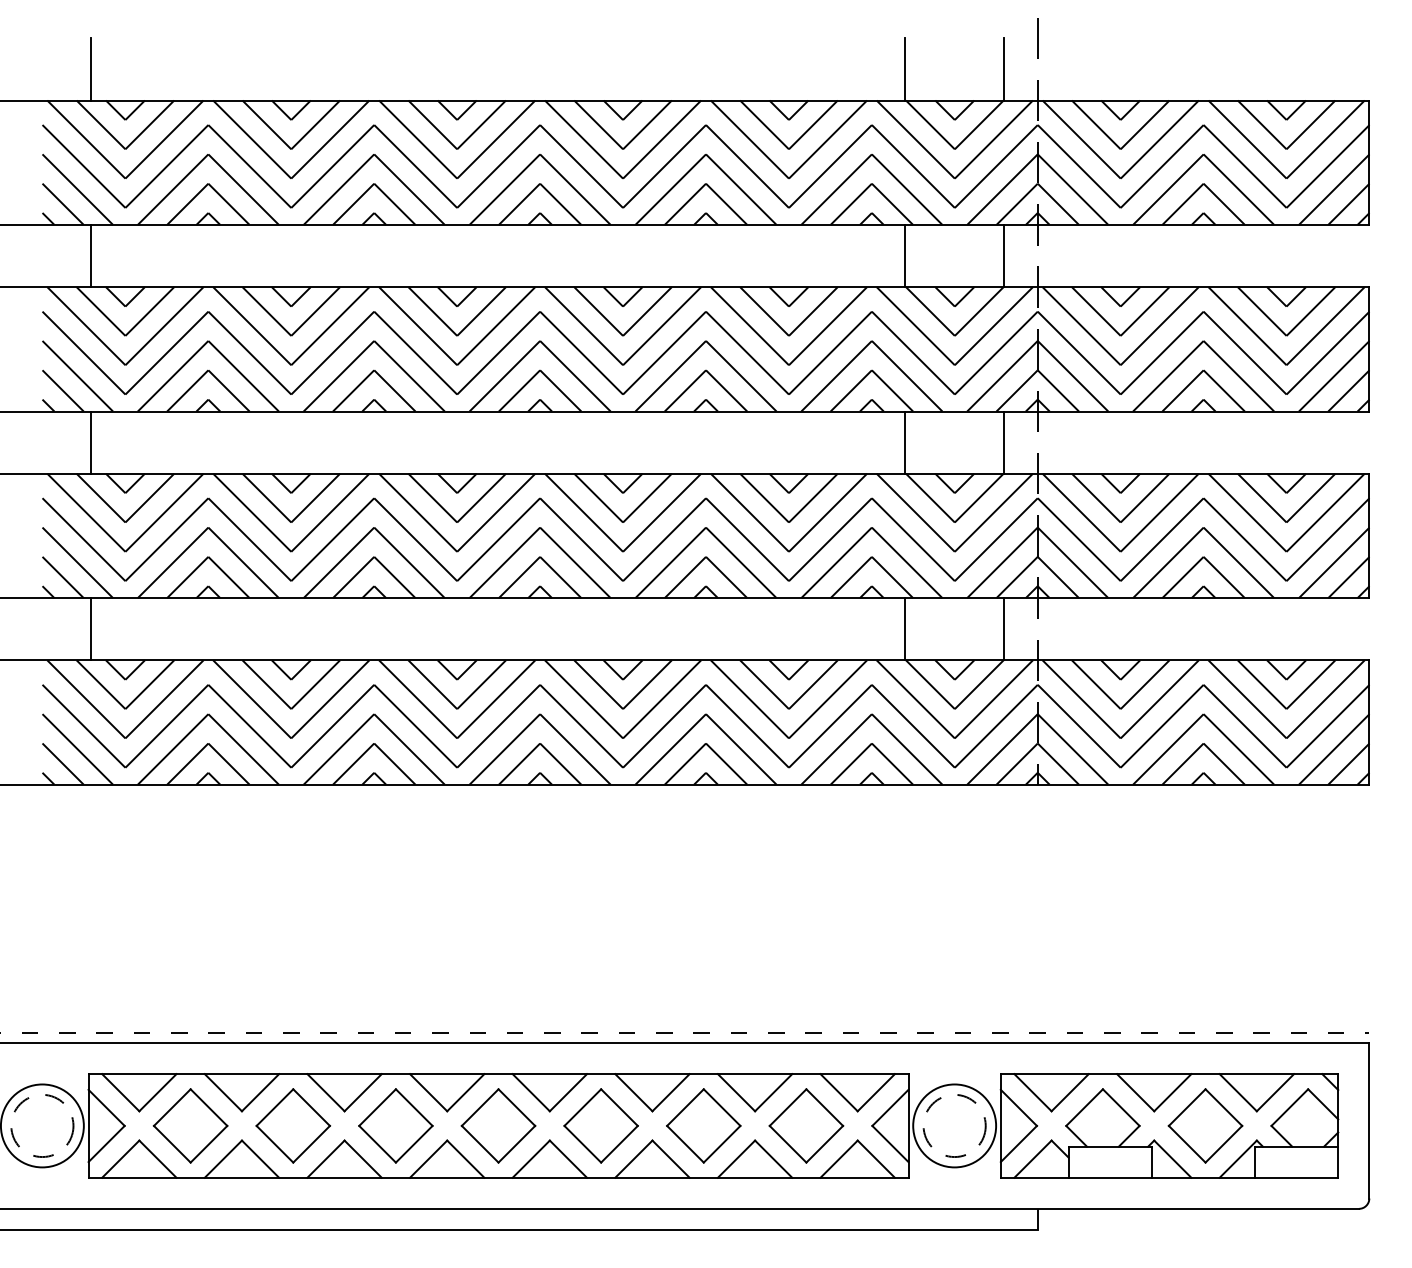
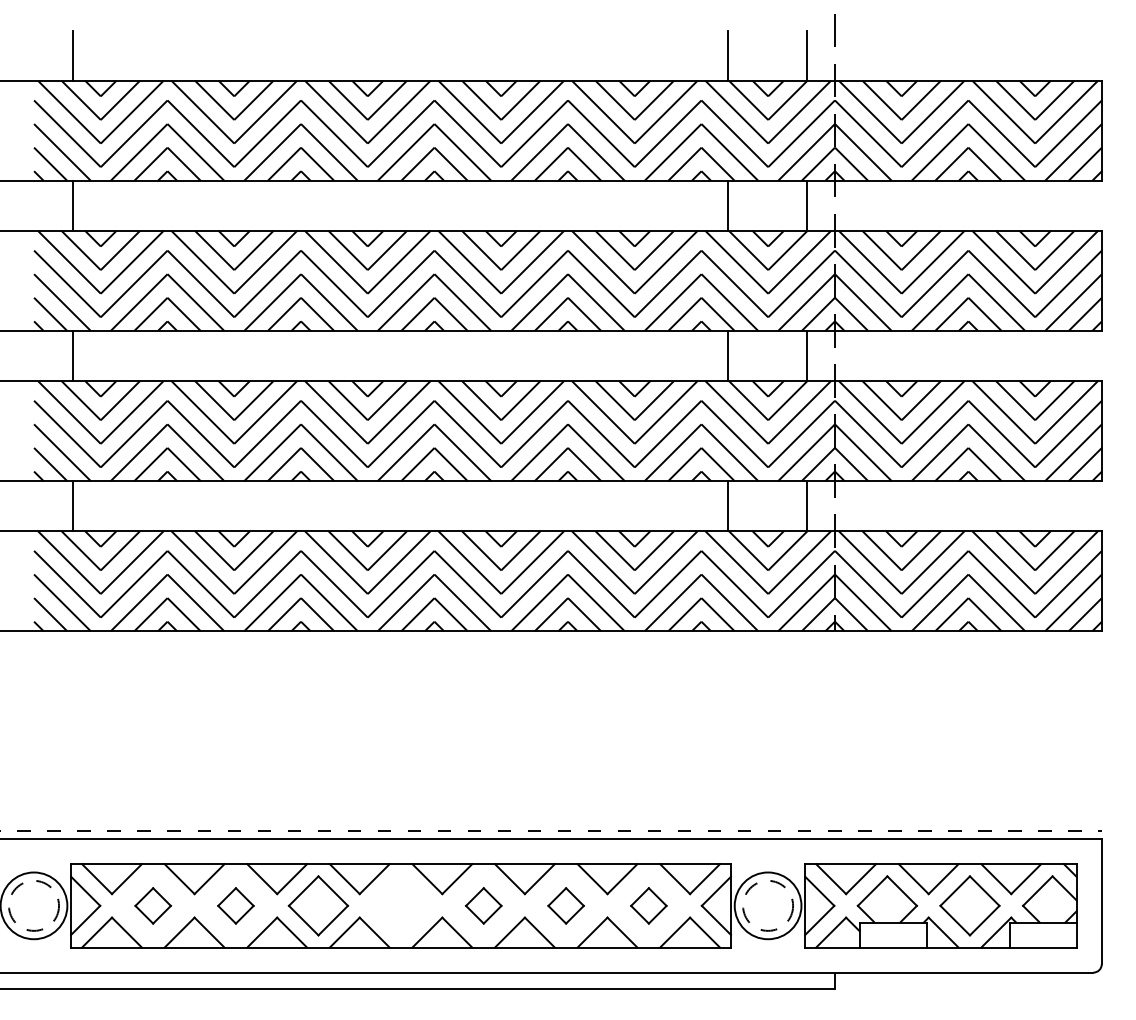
part: (189, 1125) -> (152, 905), size x0.6
part: (292, 1125) -> (235, 905), size x0.6
part: (497, 1125) -> (400, 905), removed
part: (600, 1125) -> (483, 905), size x0.6
part: (702, 1125) -> (565, 905), size x0.6
part: (806, 1125) -> (648, 905), size x0.6

